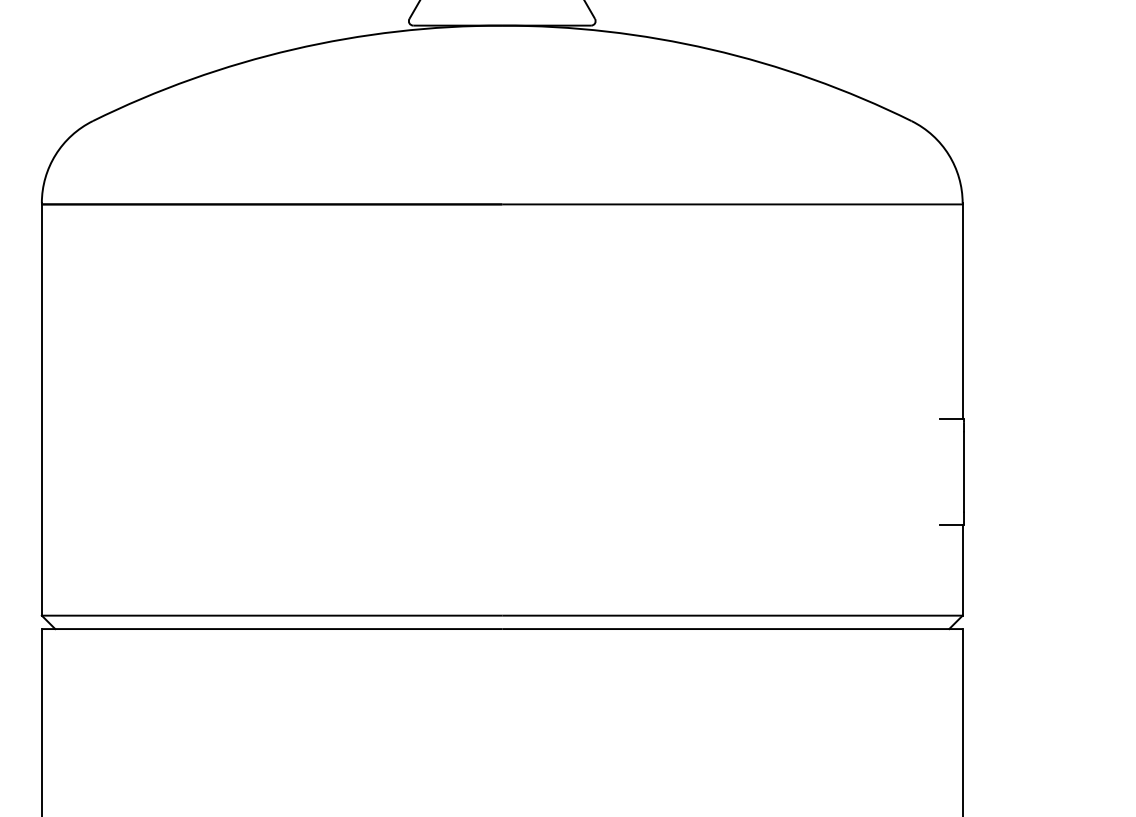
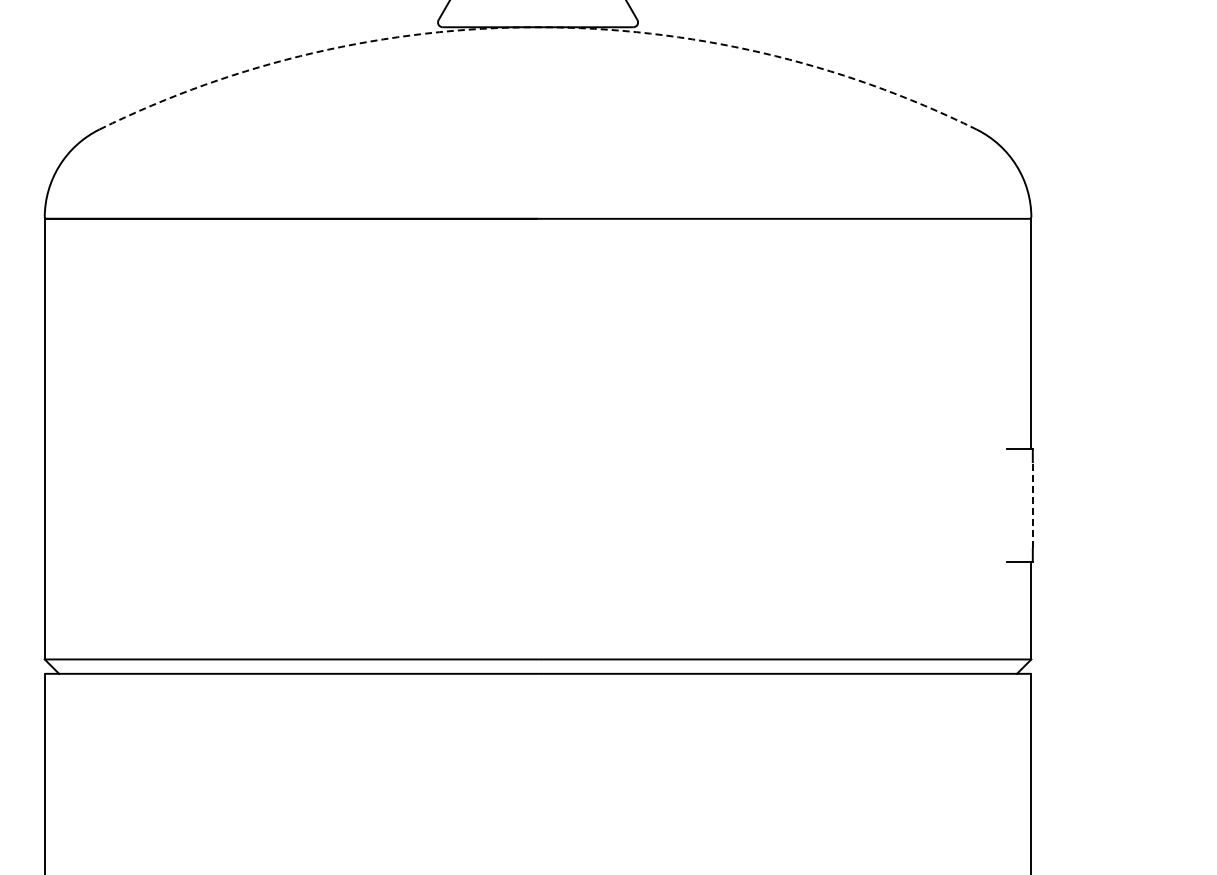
arc: (502, 25) -> (538, 27), solid -> dashed
line: (963, 471) -> (1032, 504), solid -> dashed

